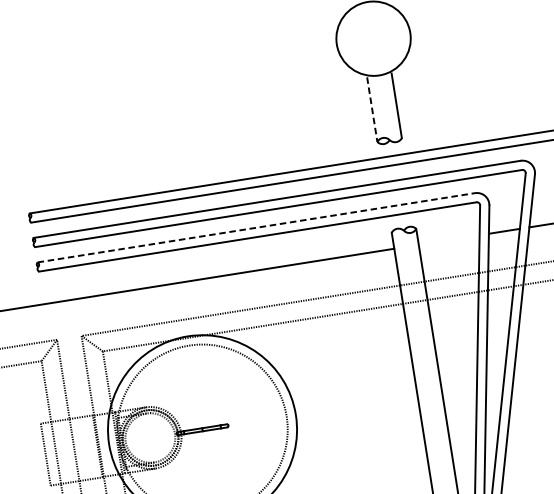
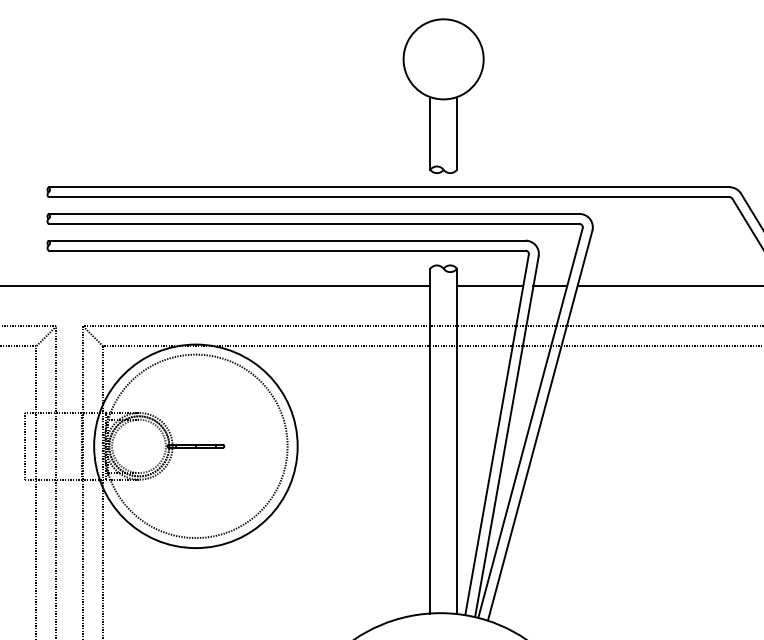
line: (372, 110) -> (430, 135), dashed -> solid
line: (256, 227) -> (287, 240), dashed -> solid
line: (448, 240) -> (489, 286), added

